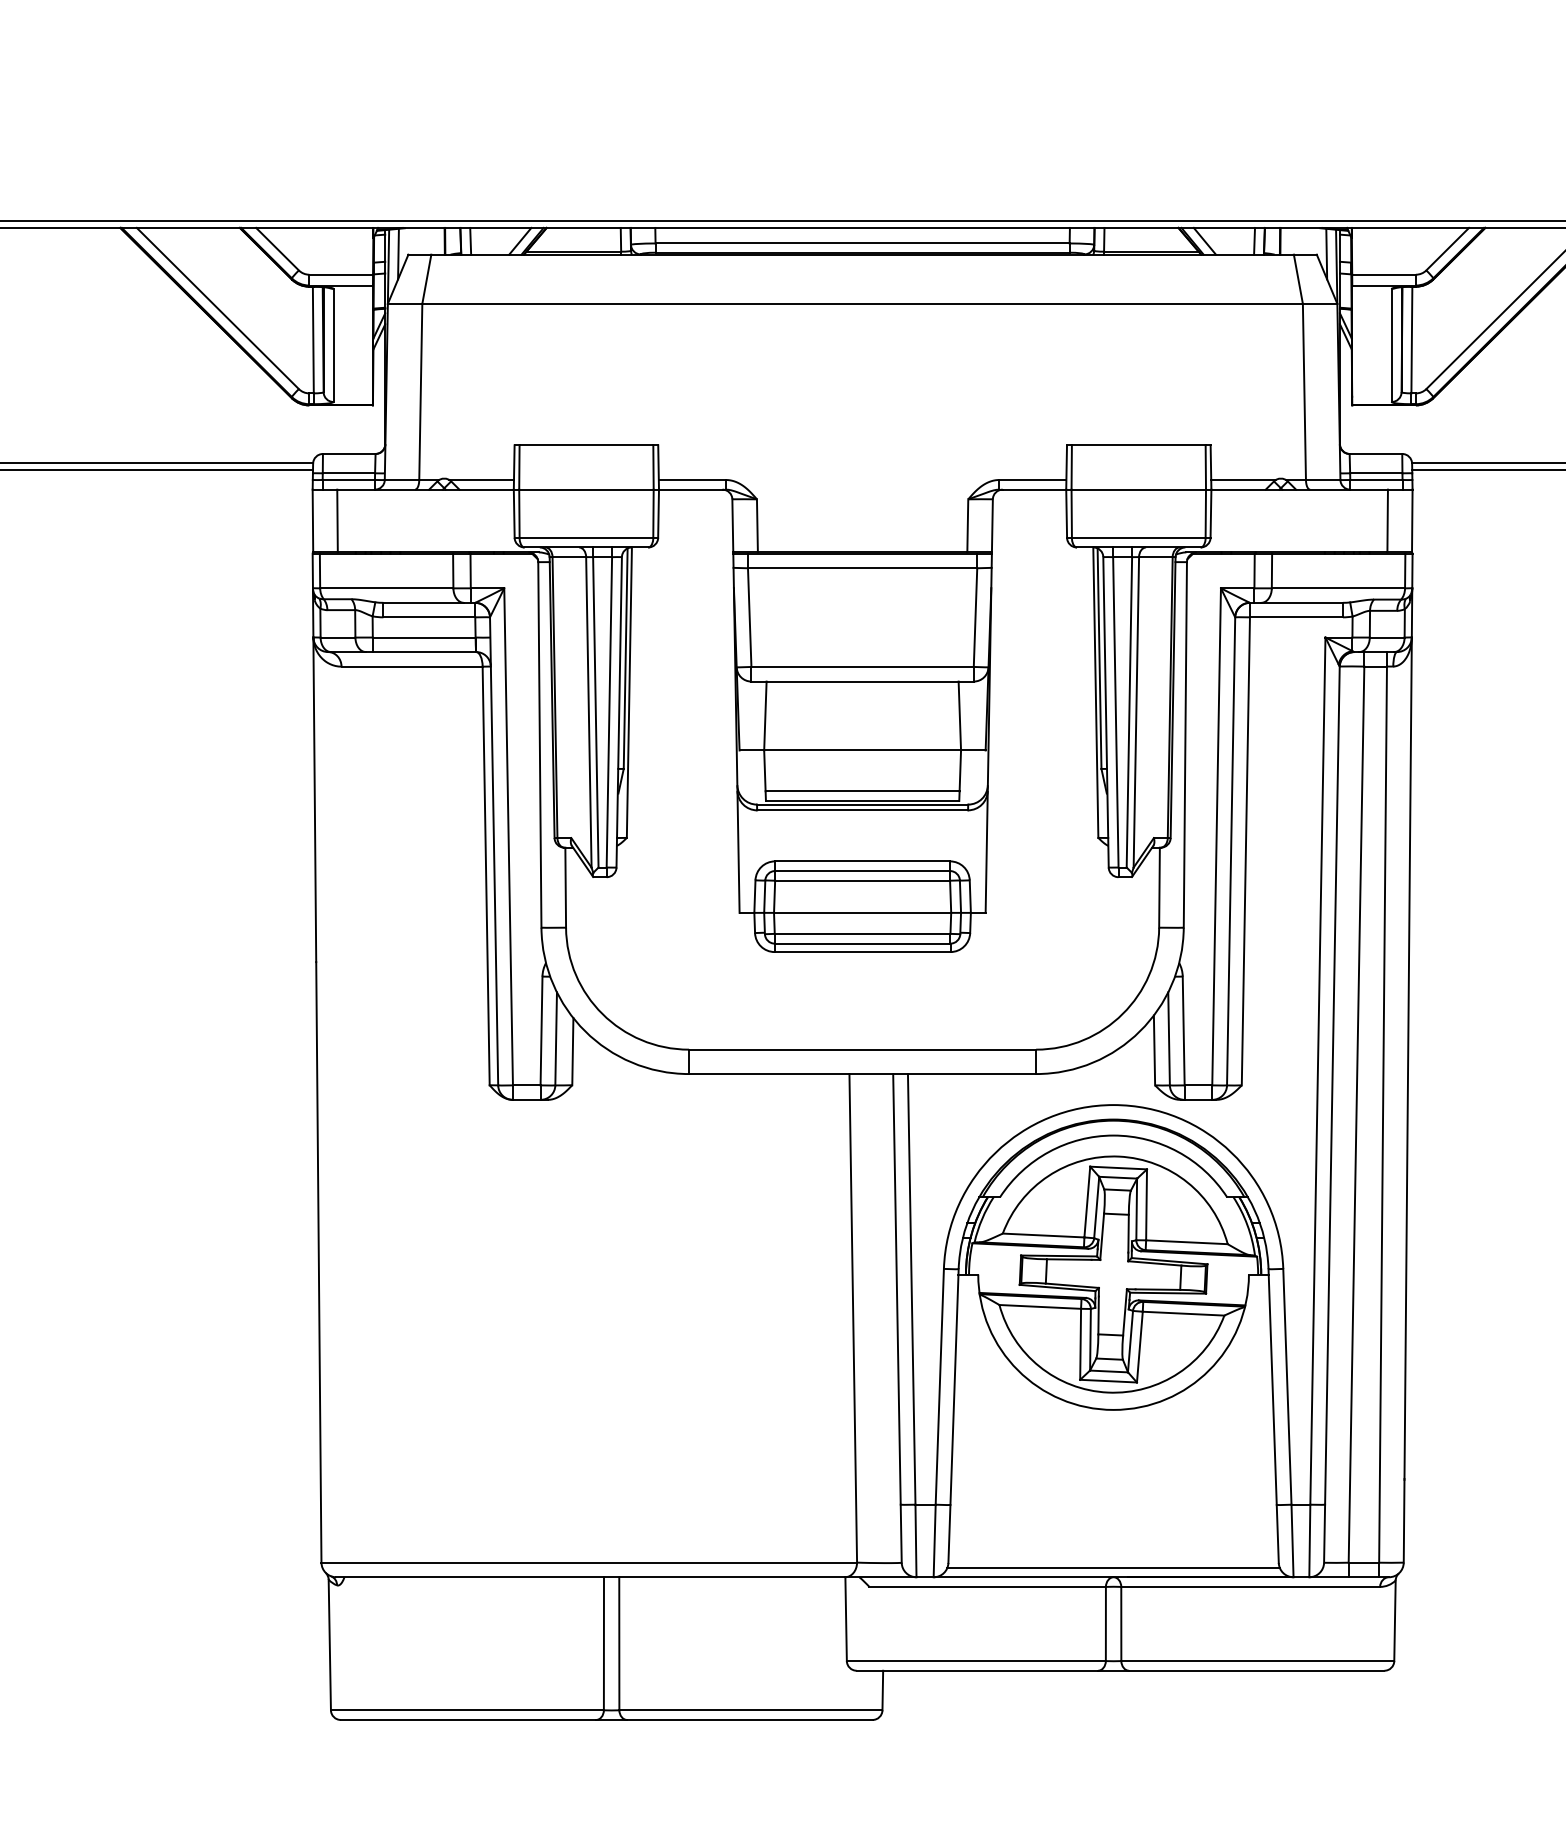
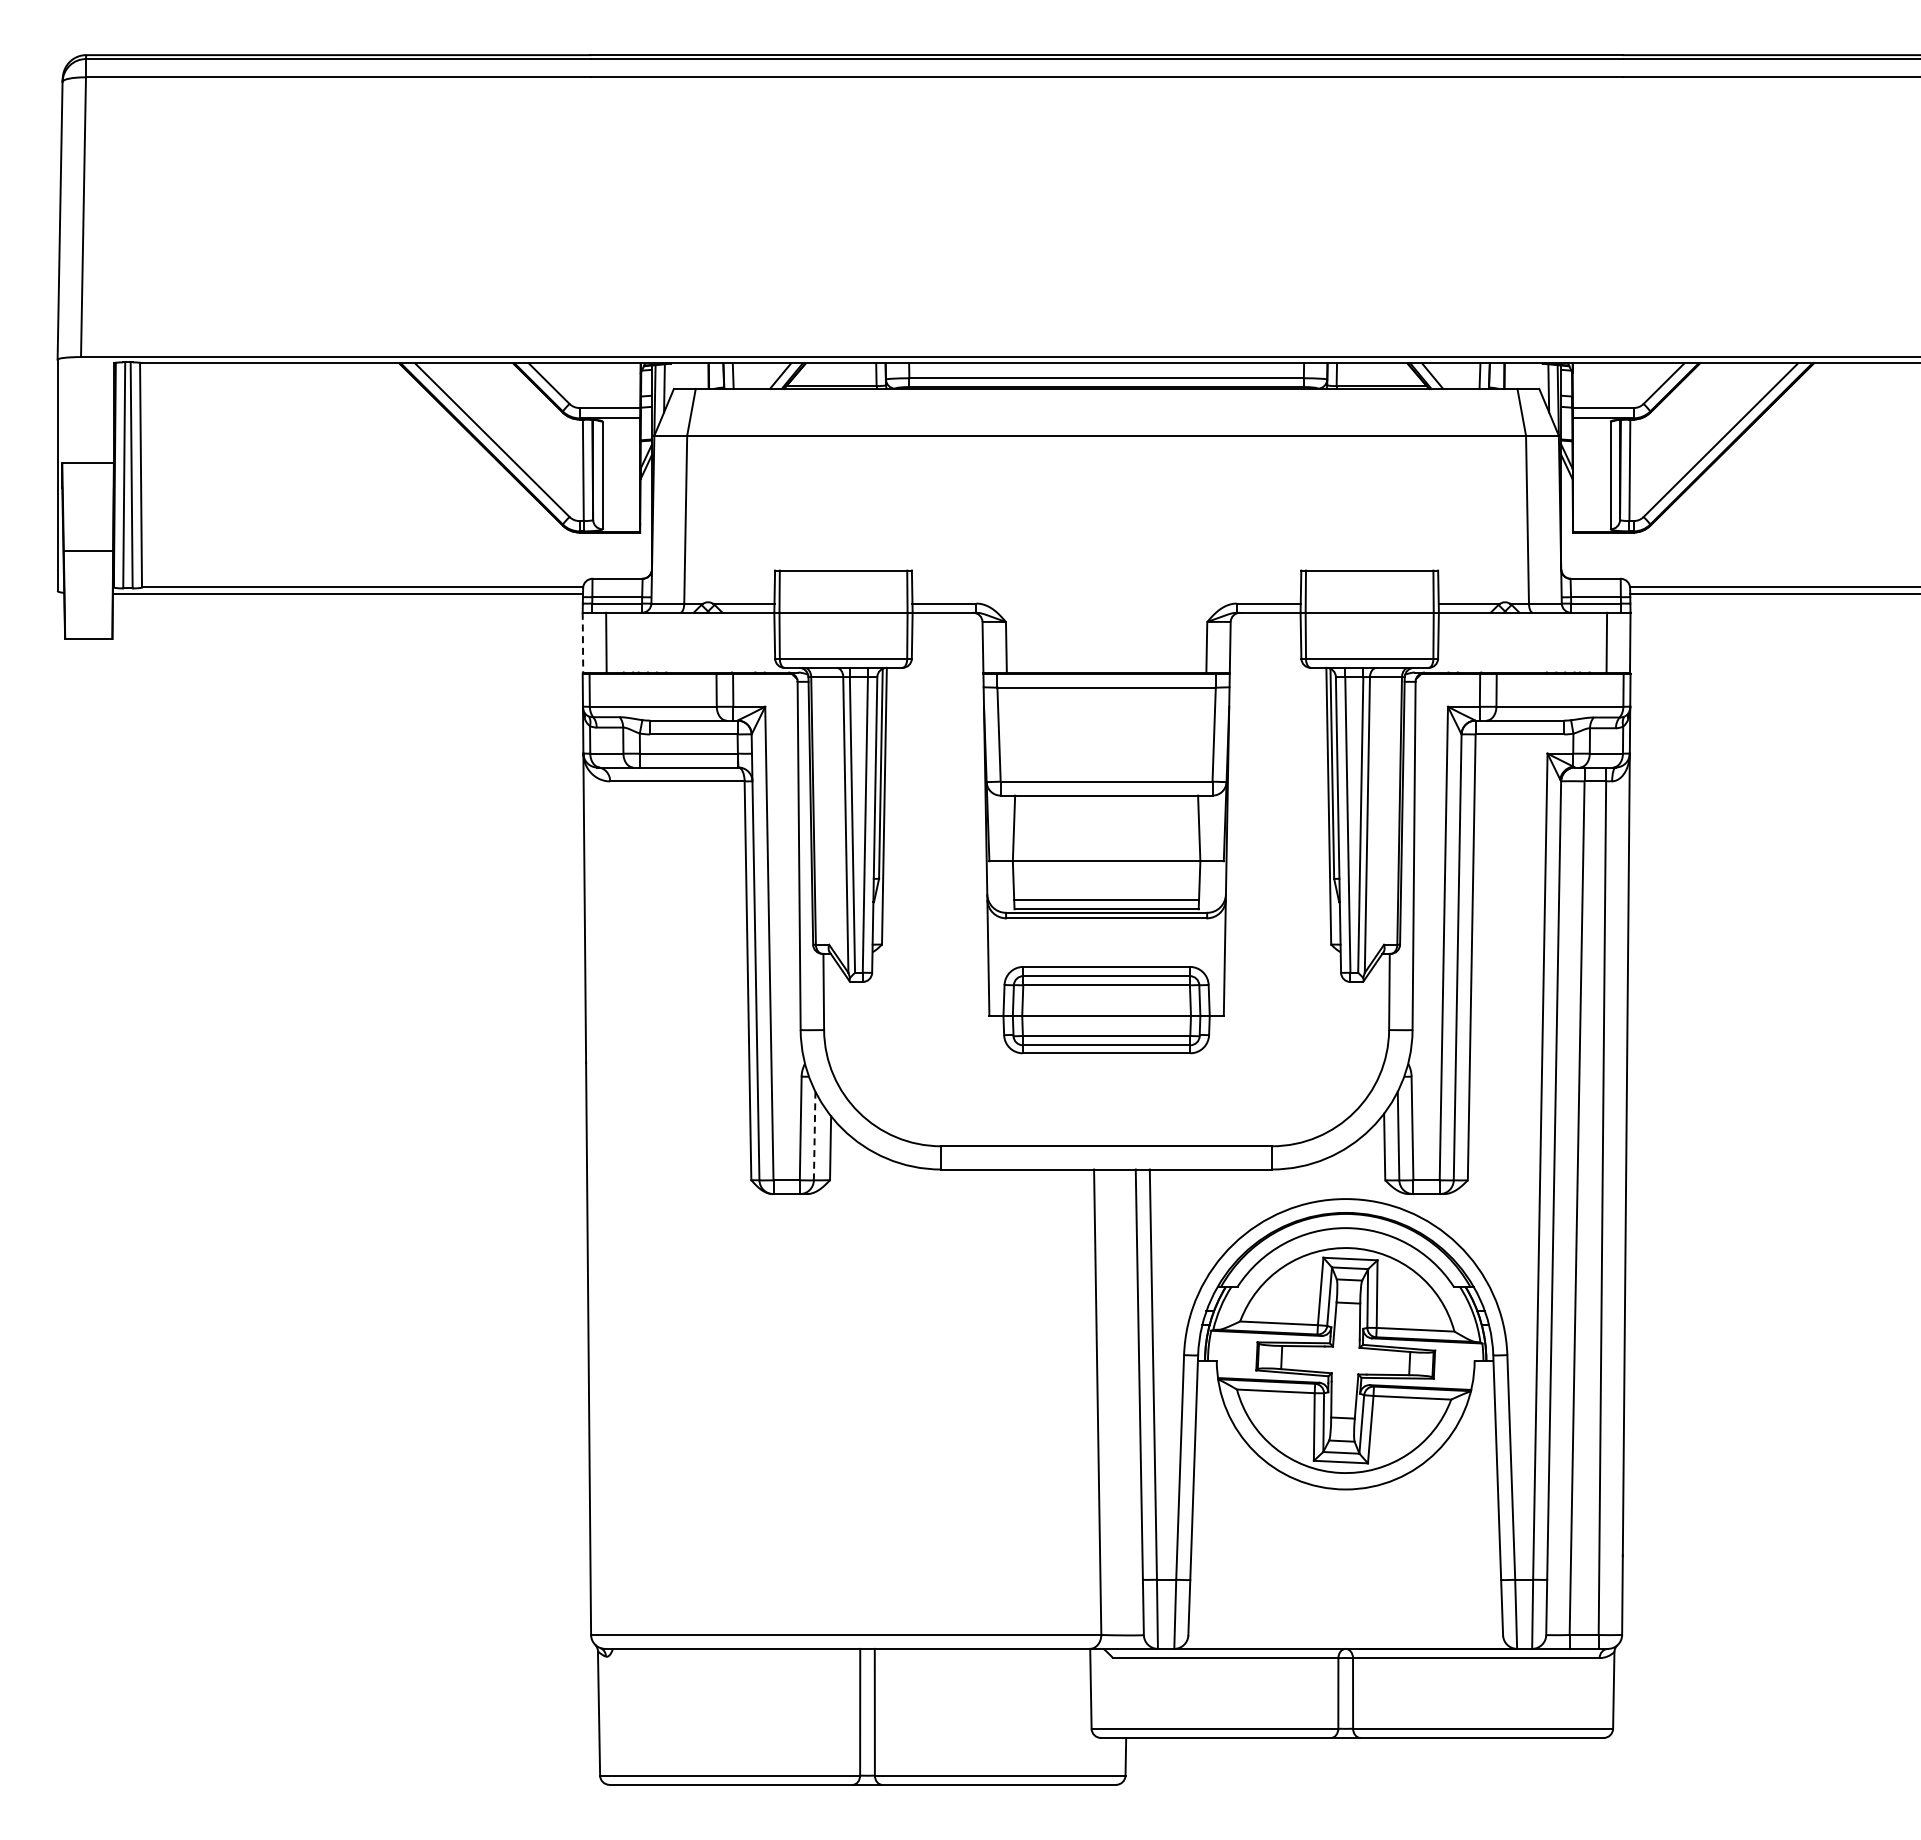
line: (312, 520) -> (582, 642), solid -> dashed
line: (555, 1039) -> (814, 1136), solid -> dashed
line: (1113, 1567) -> (1345, 1639), removed

